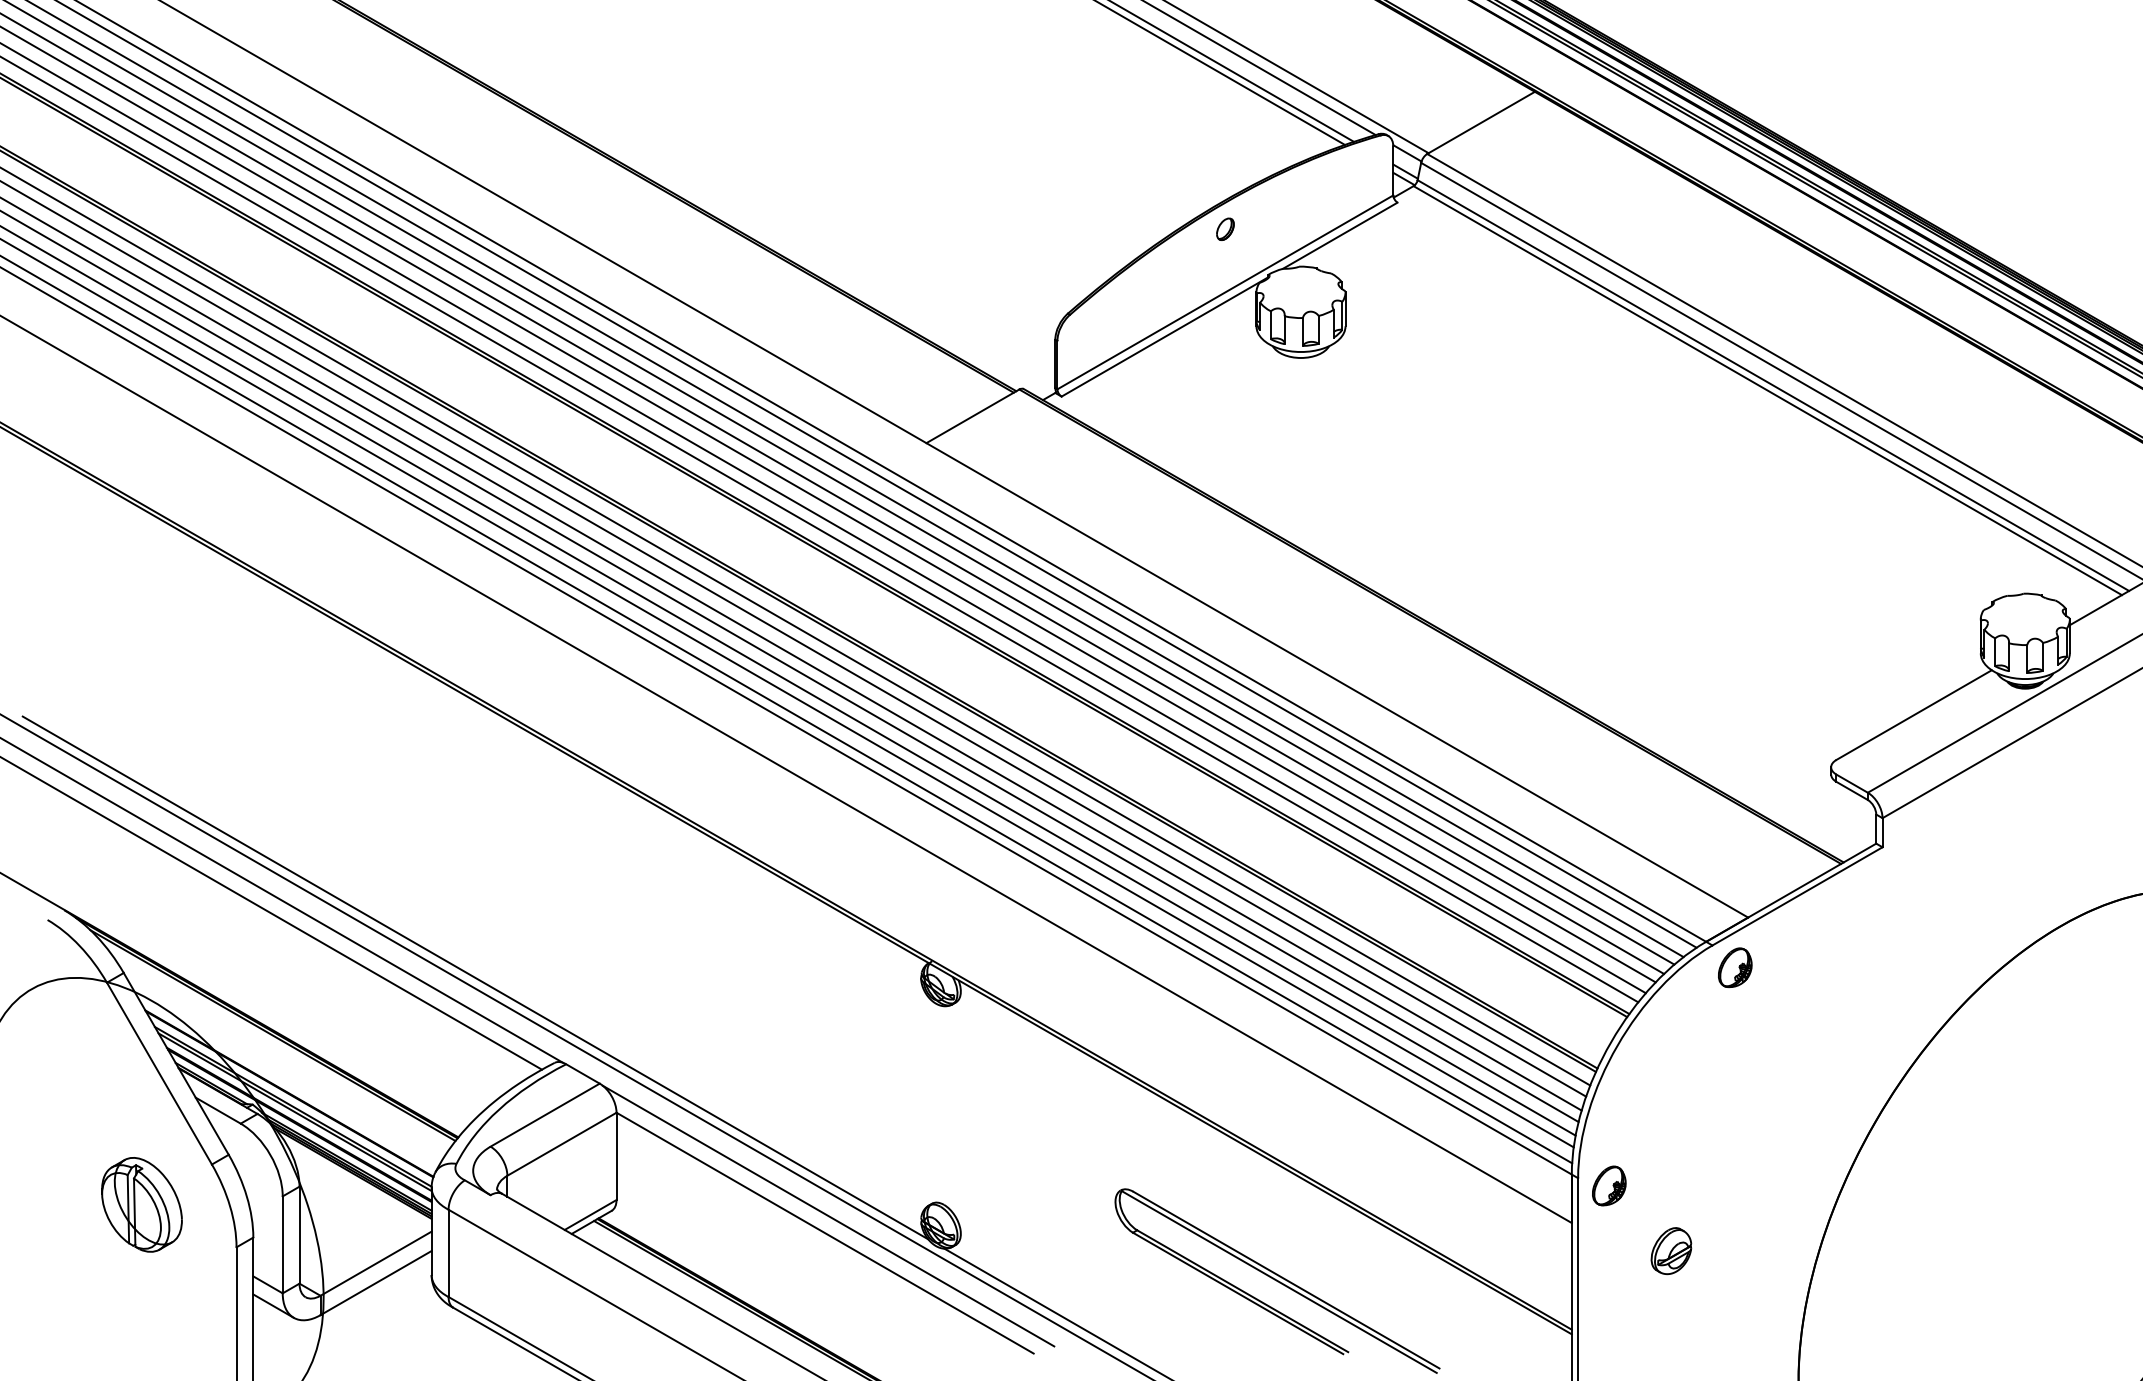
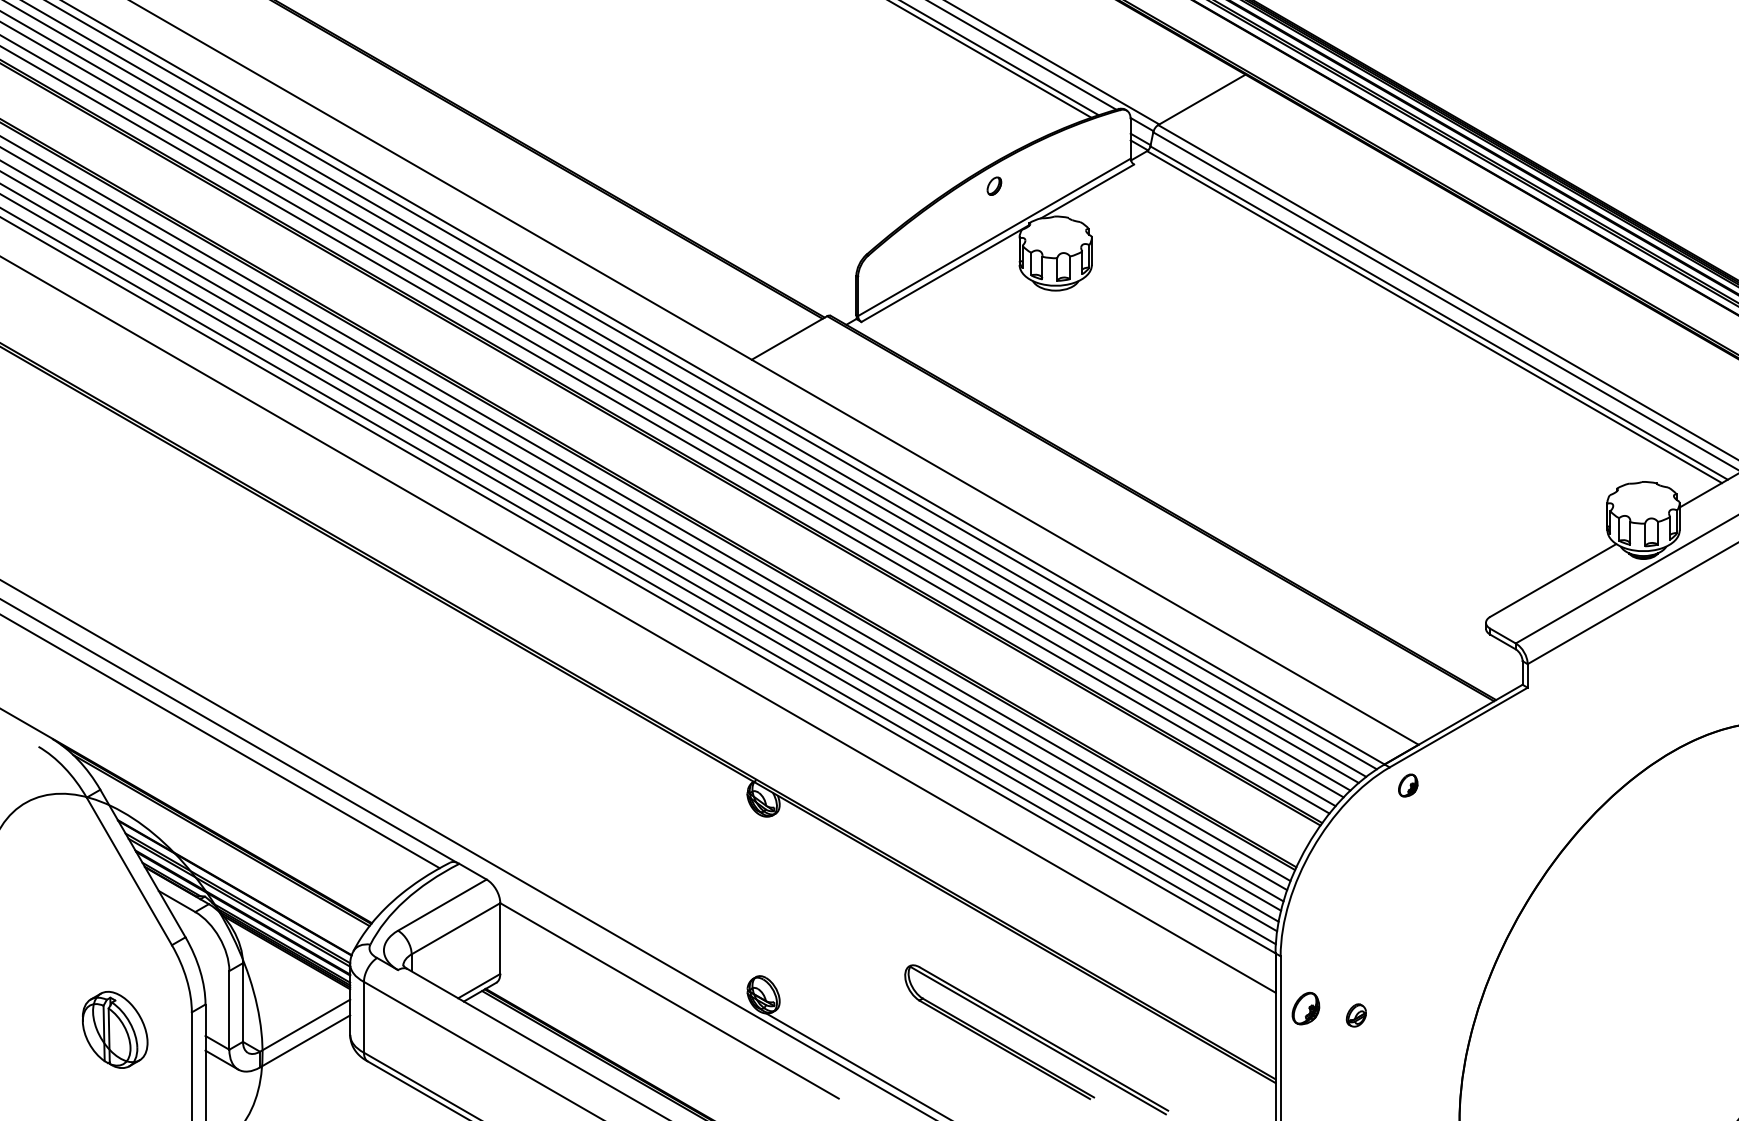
part: (1735, 967) -> (1408, 785), size x0.7
line: (475, 977) -> (385, 793), removed
part: (1608, 1185) -> (1305, 1008), moved
part: (142, 1204) -> (115, 1029), moved
line: (828, 1215) -> (672, 986), removed
part: (1671, 1251) -> (1356, 1015), size x0.6

